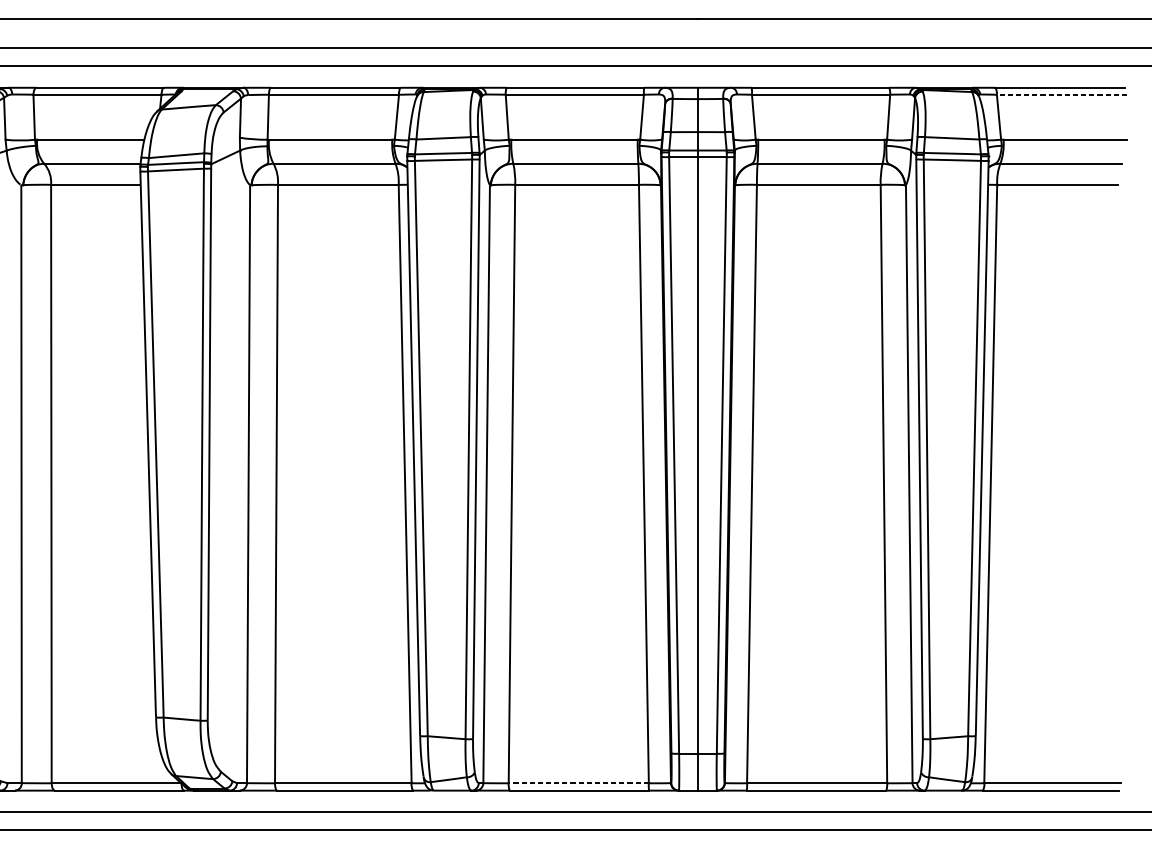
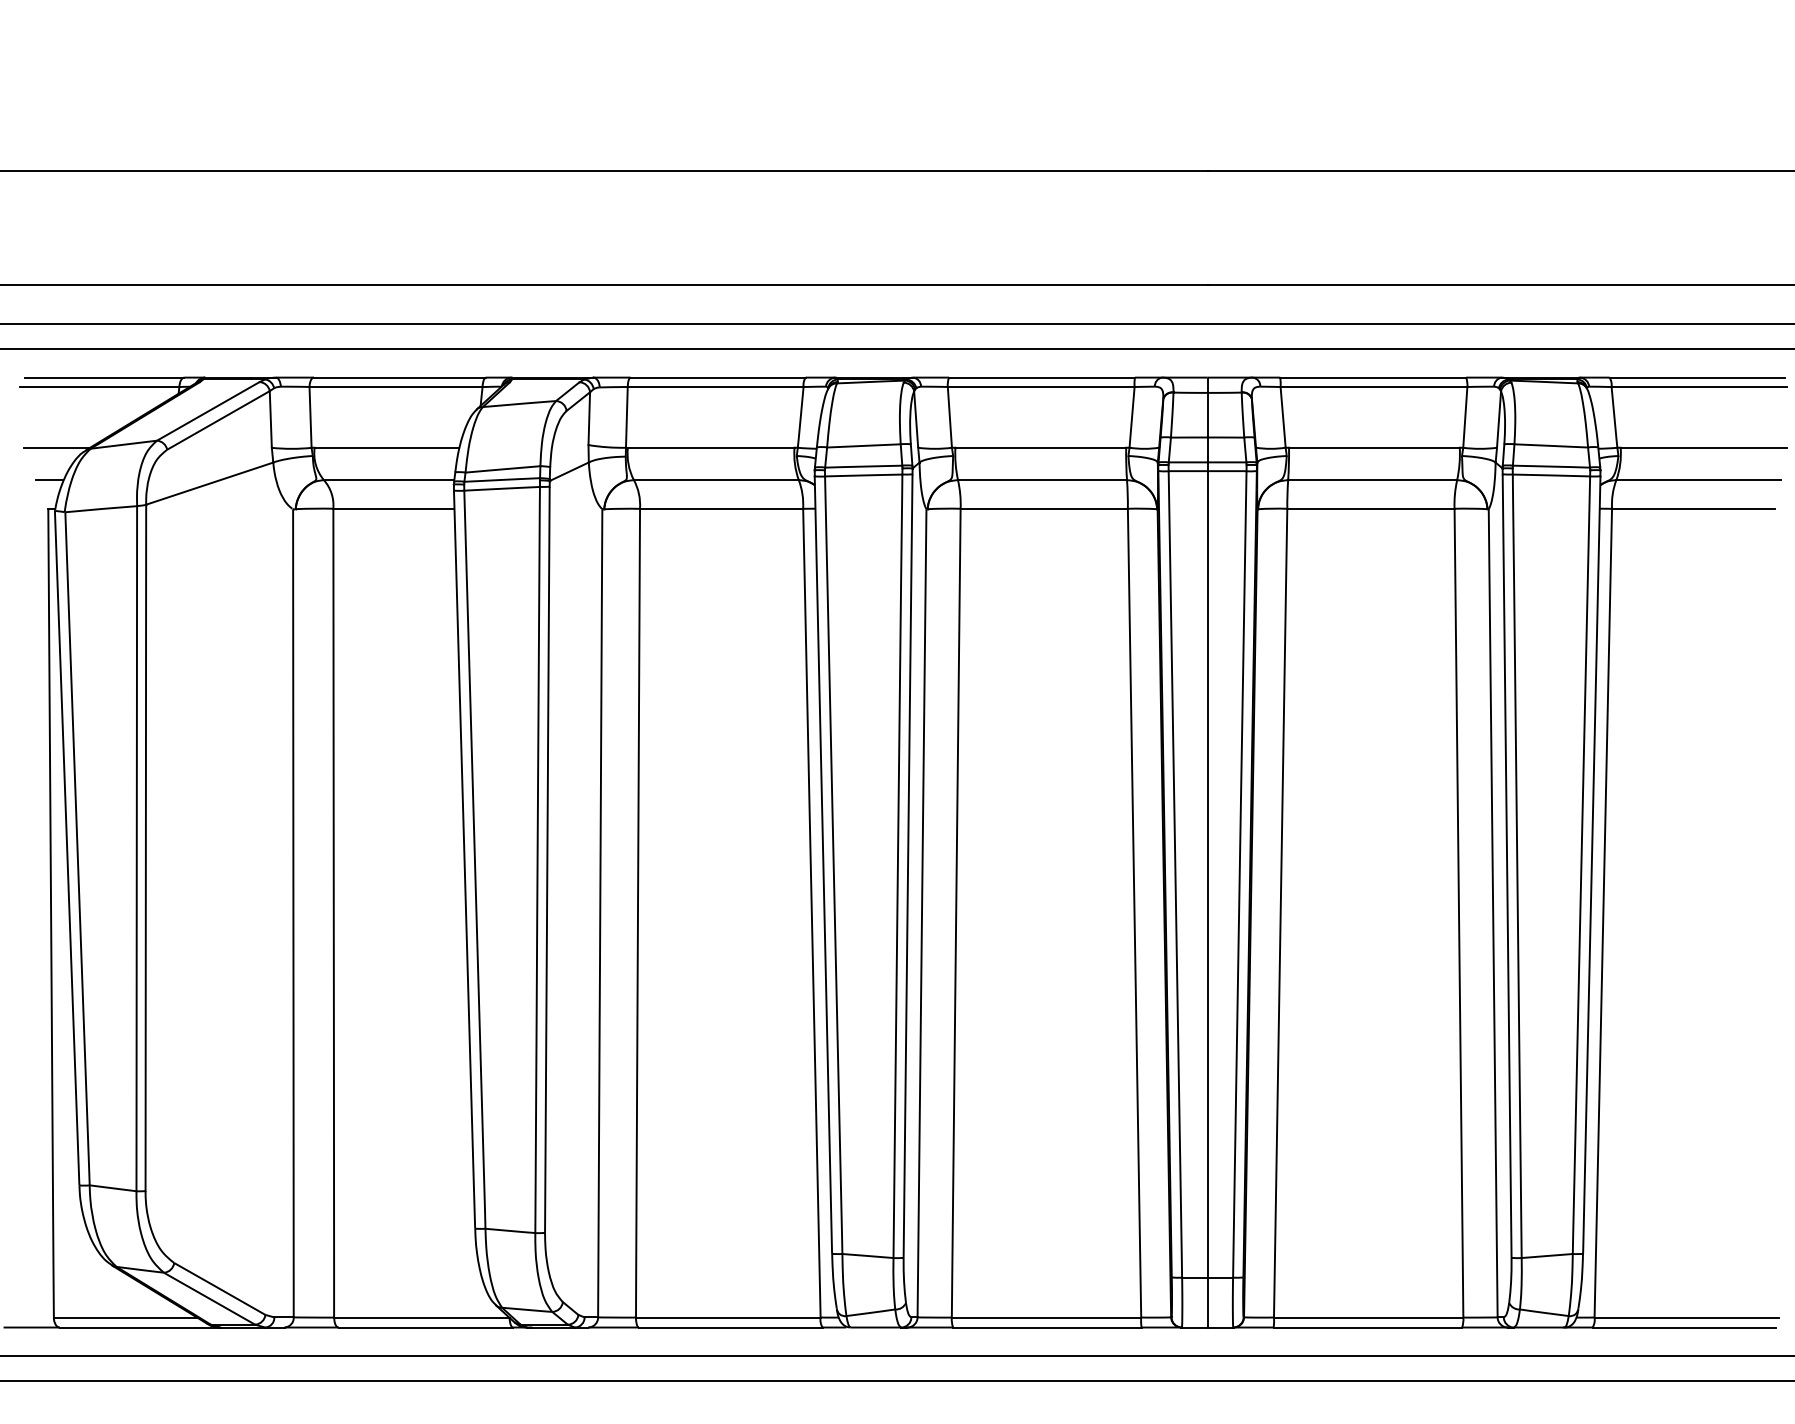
line: (1061, 95) -> (1699, 387), dashed -> solid
line: (578, 783) -> (1046, 1317), dashed -> solid

